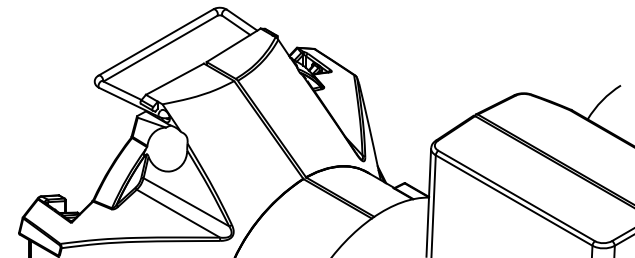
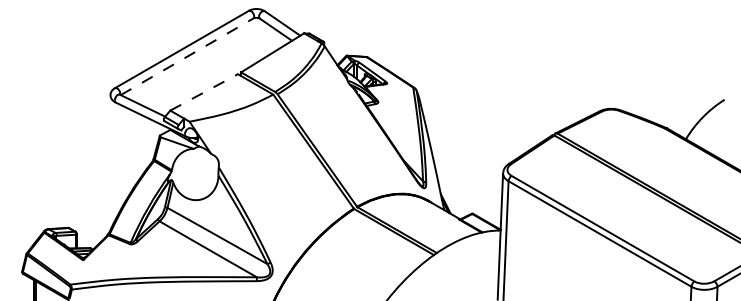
line: (160, 48) -> (187, 56), solid -> dashed
line: (174, 79) -> (203, 92), solid -> dashed

